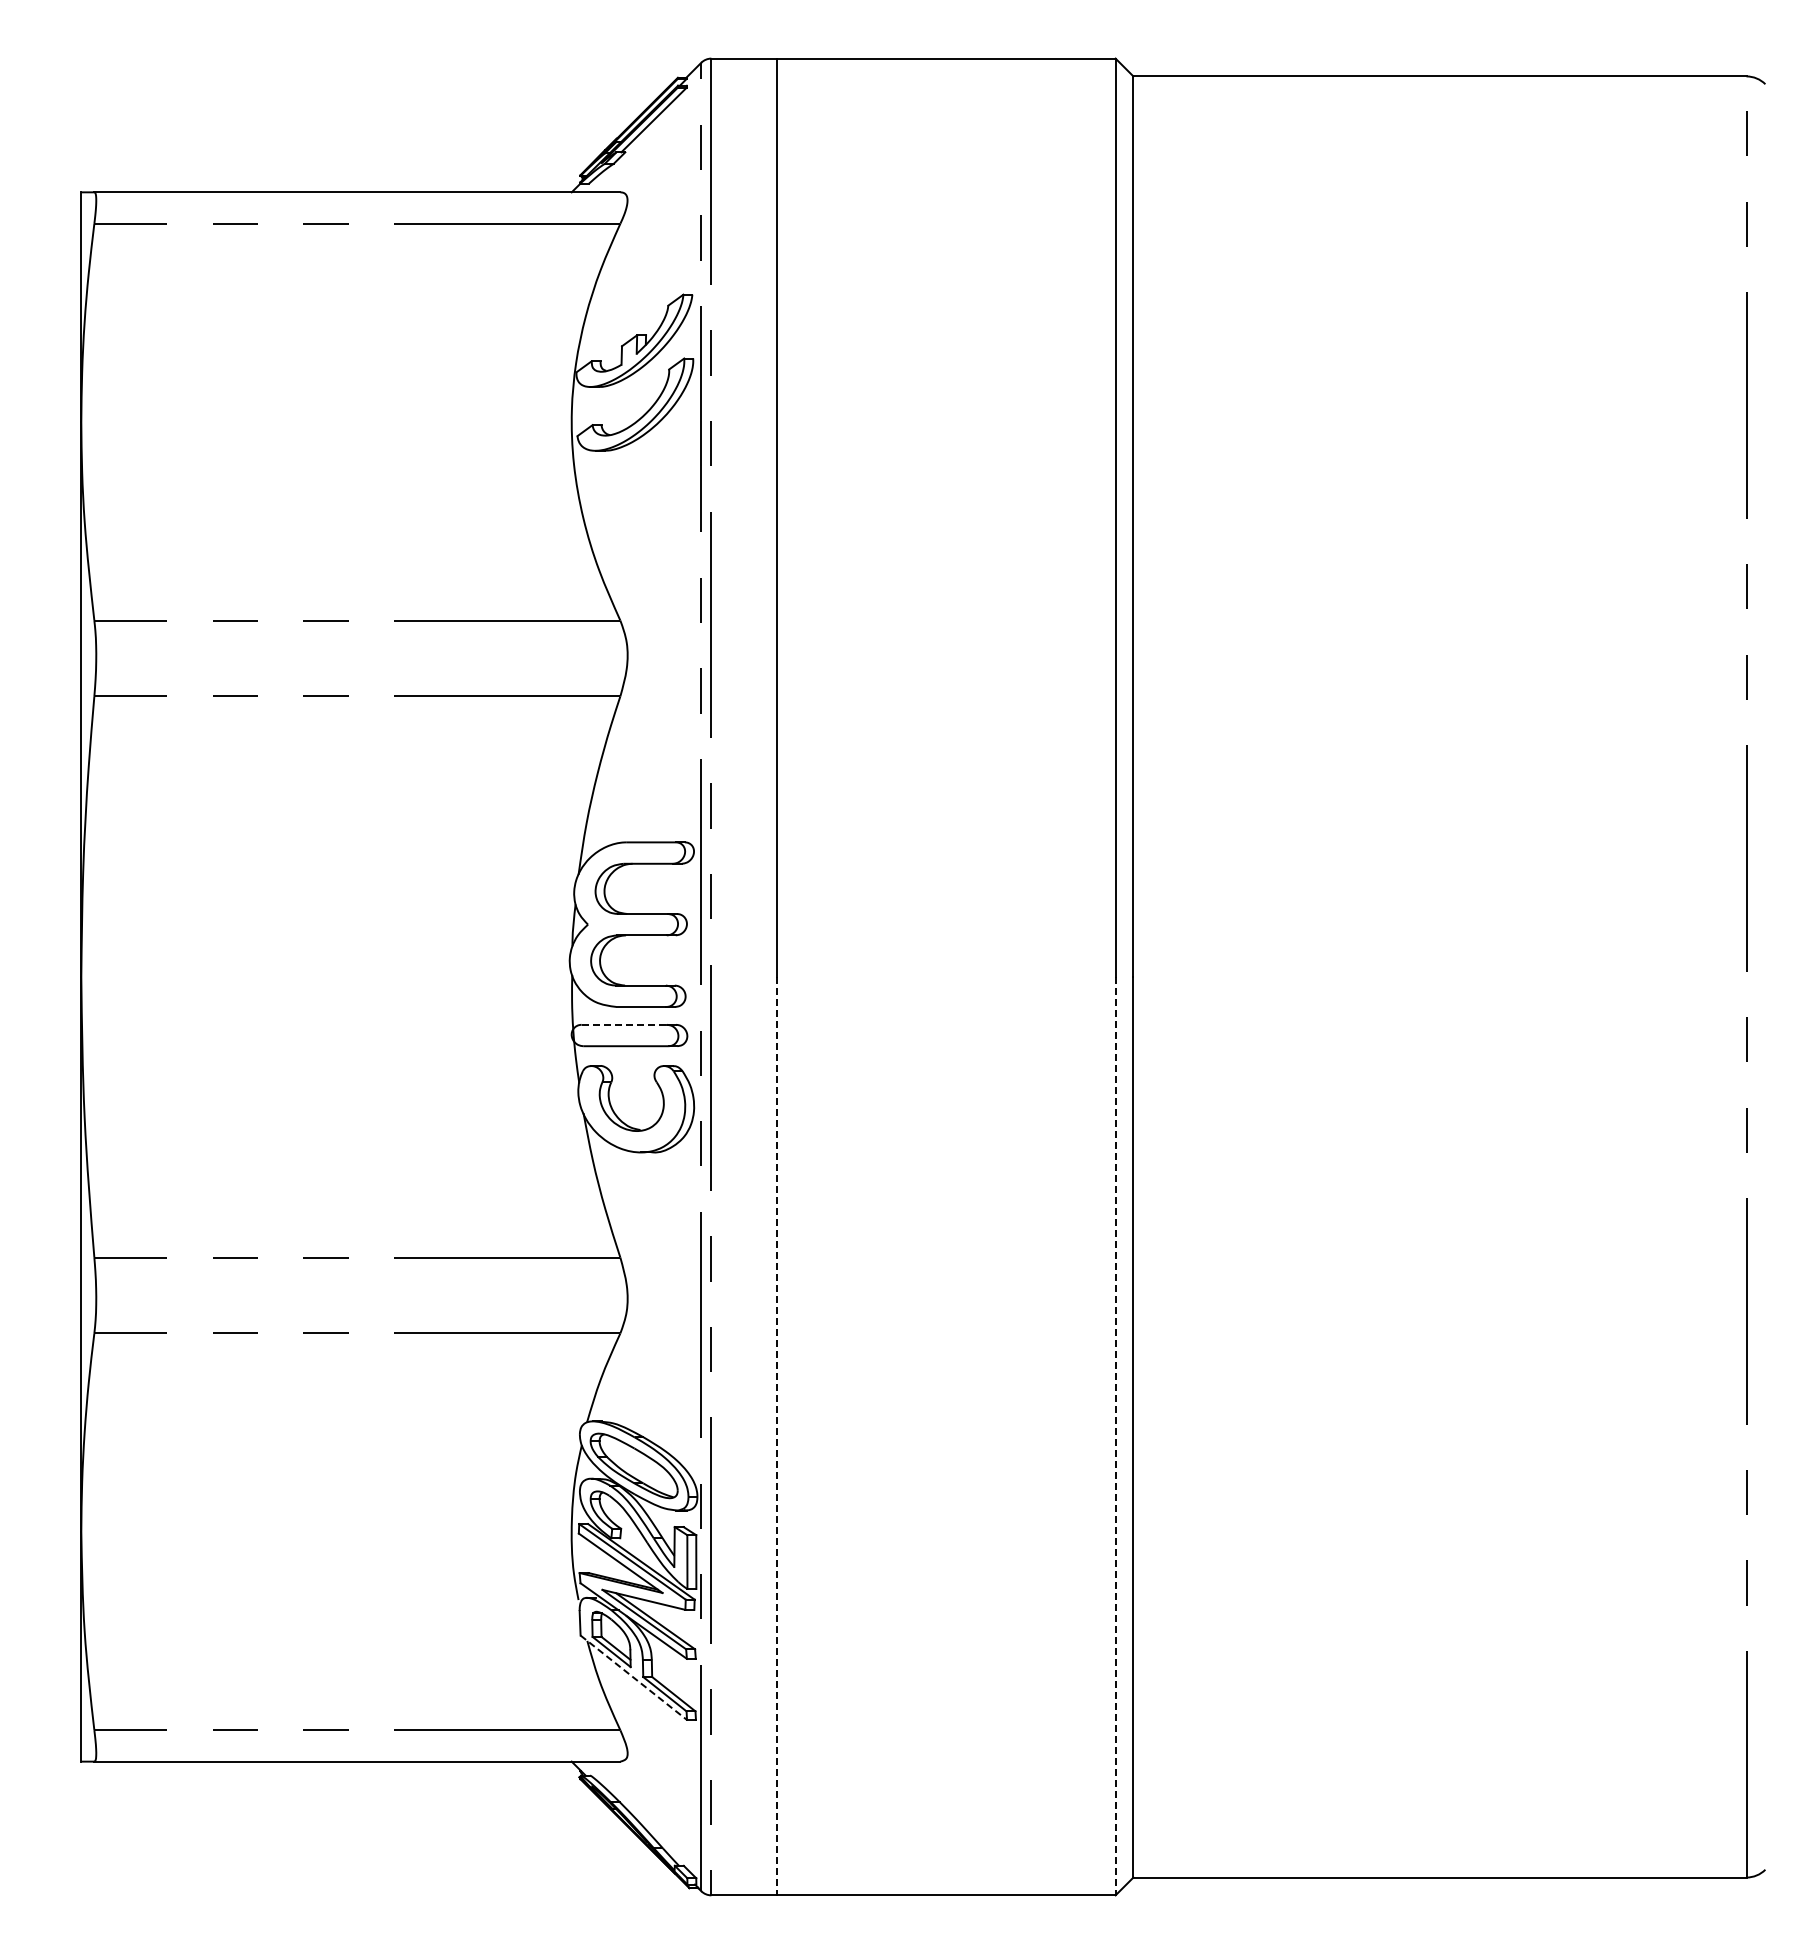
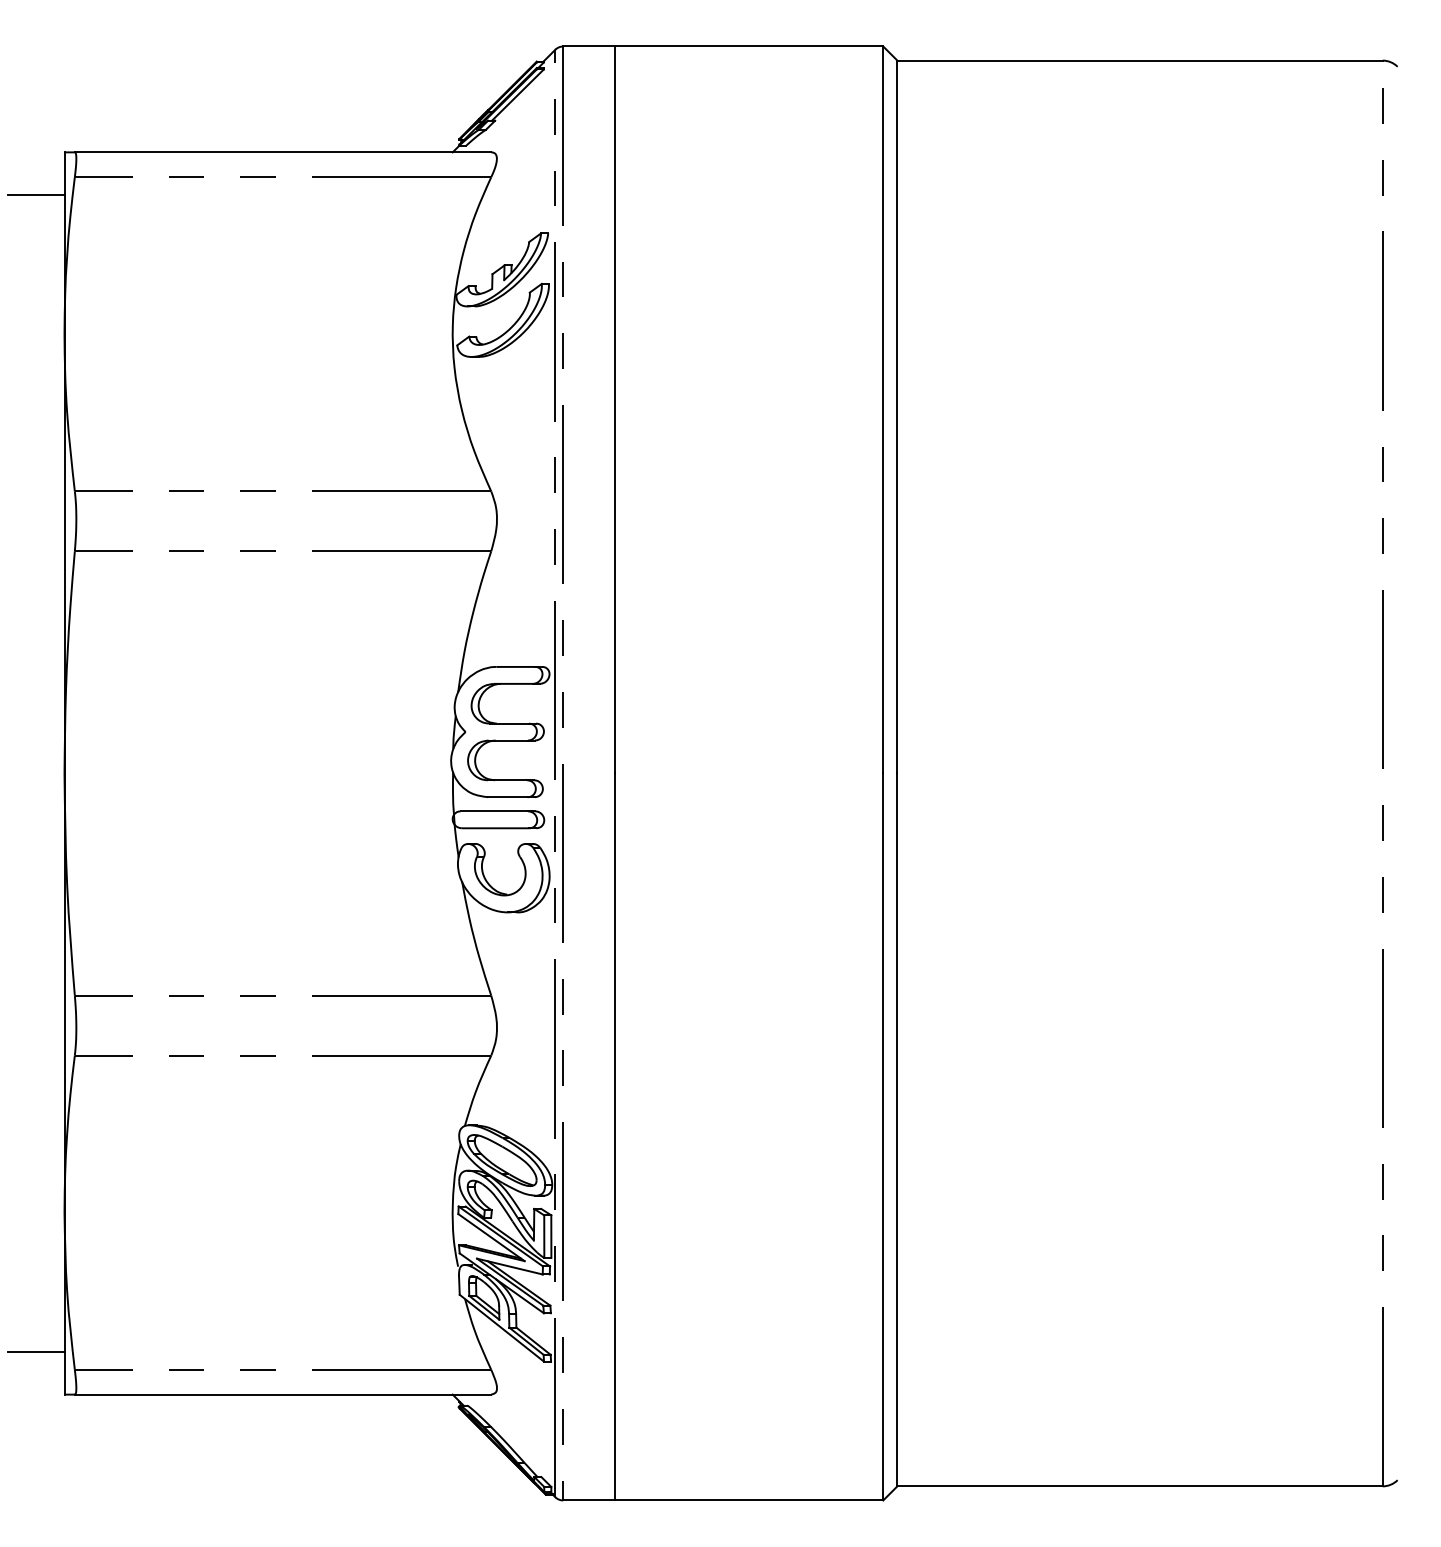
line: (45, 245) -> (36, 194), added
line: (624, 1024) -> (494, 811), dashed -> solid
line: (776, 1436) -> (614, 1137), dashed -> solid
line: (1115, 1436) -> (883, 1137), dashed -> solid
line: (633, 1677) -> (501, 1328), dashed -> solid
line: (45, 1708) -> (36, 1352), added

